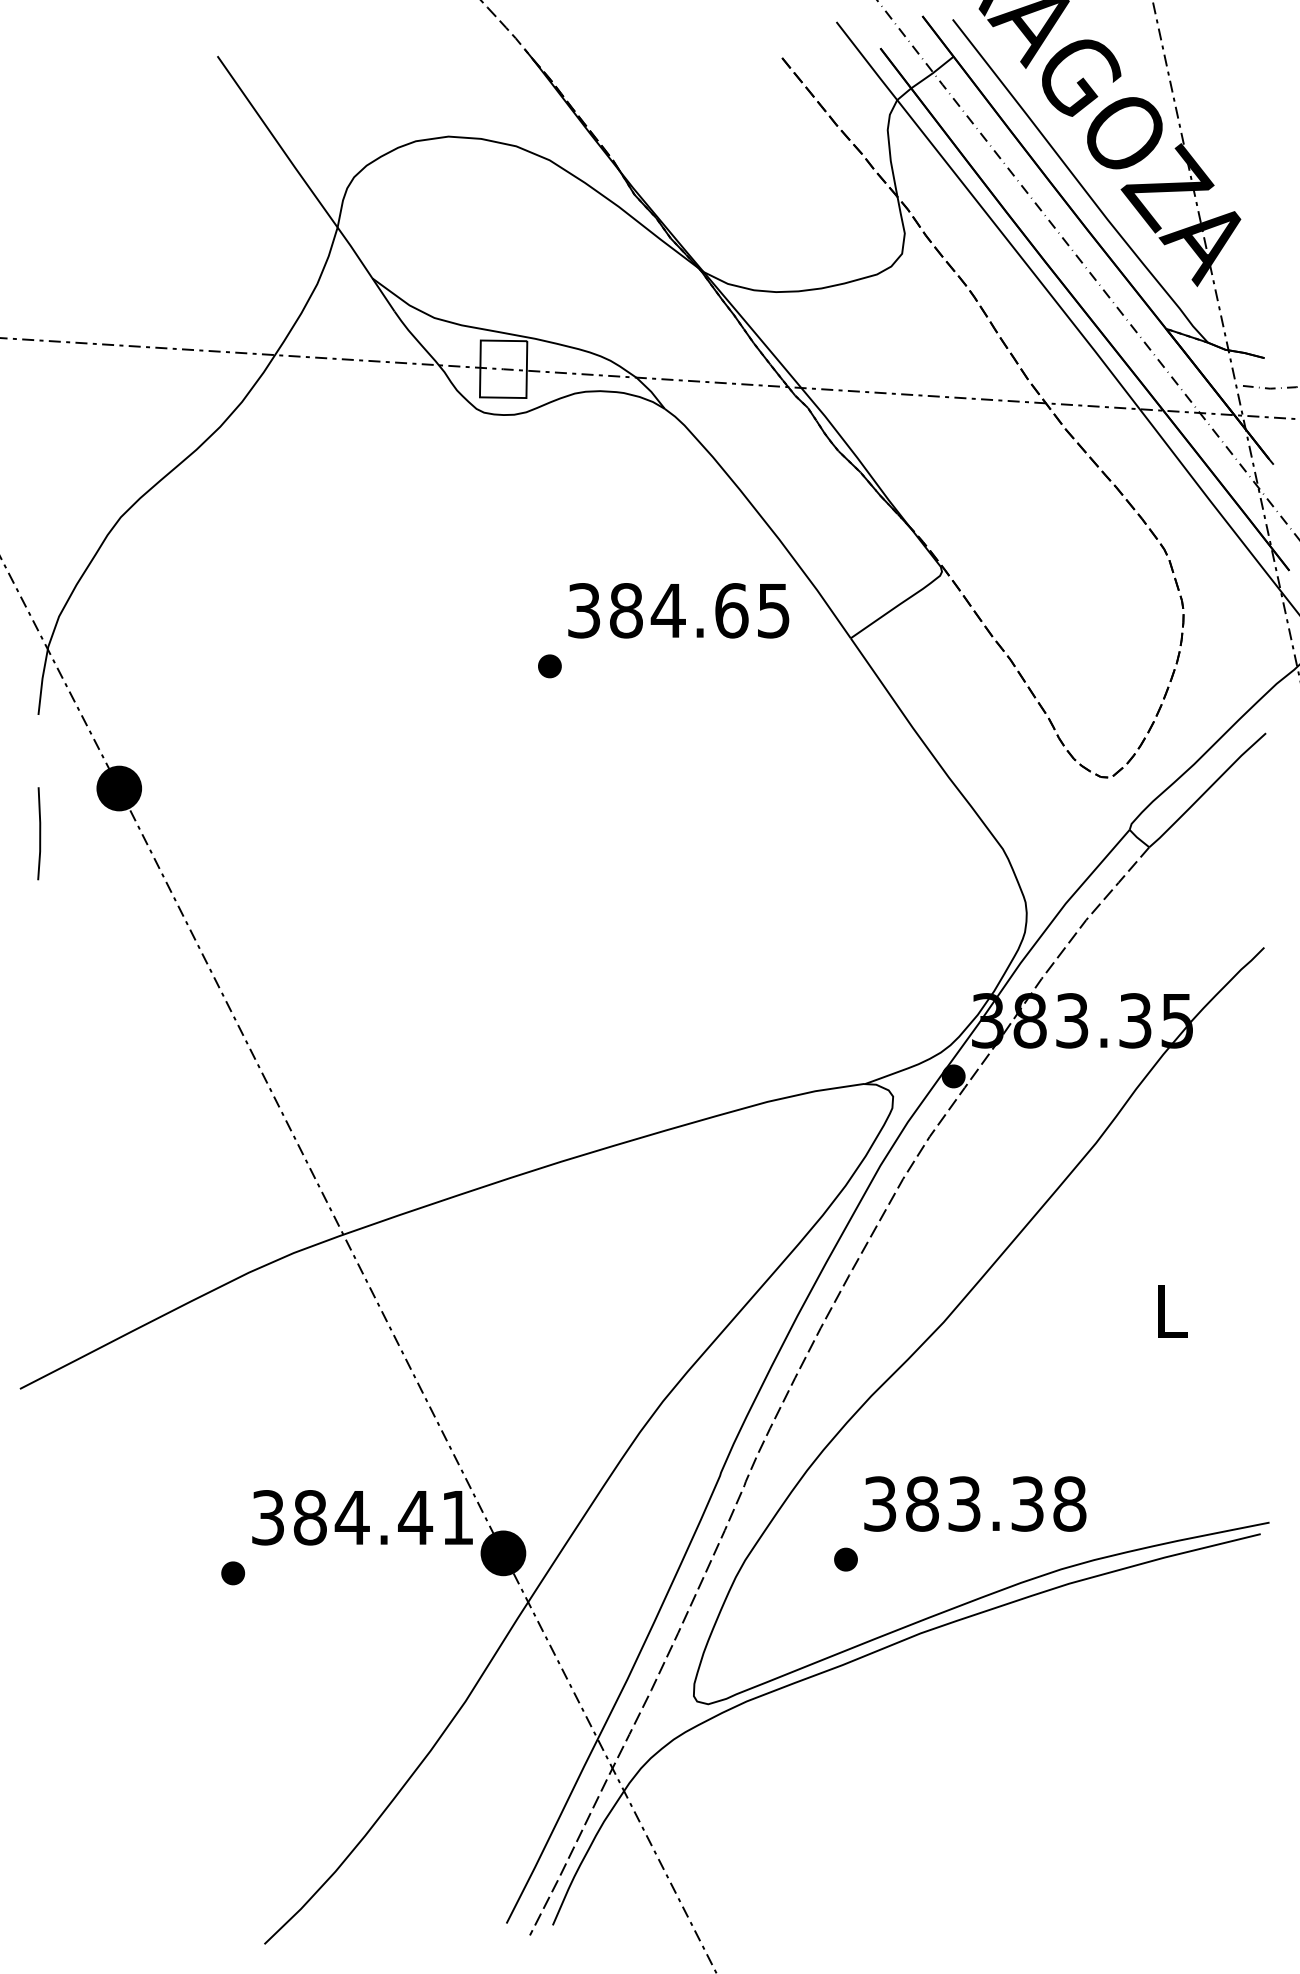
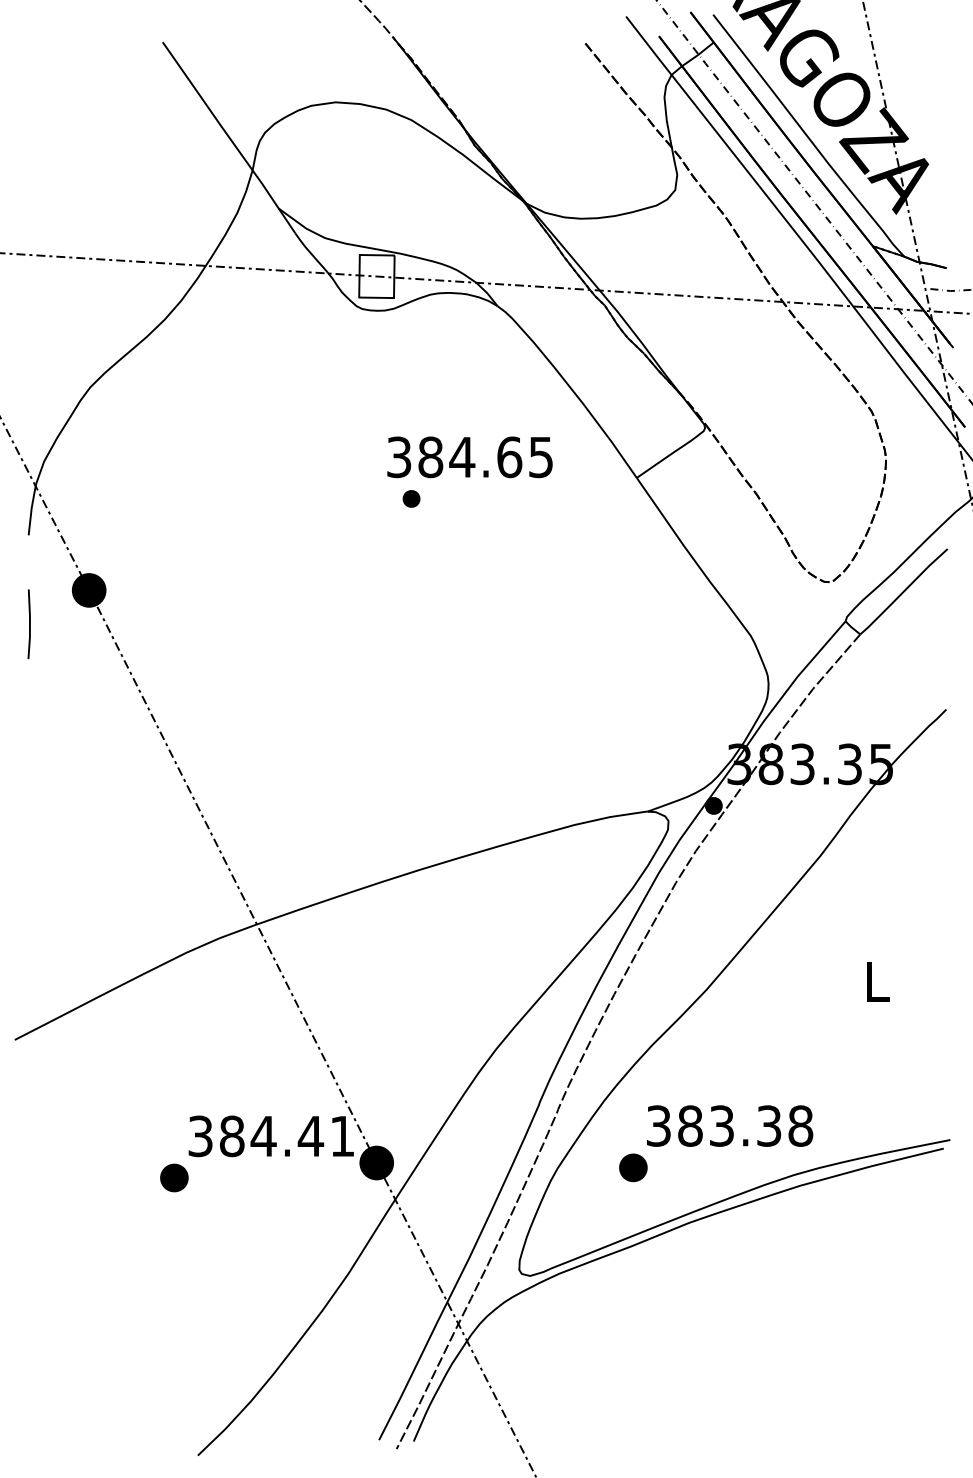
text: (678, 611) -> (469, 457), moved
part: (845, 1559) -> (632, 1167), size x1.6
part: (233, 1572) -> (174, 1177), size x1.6

